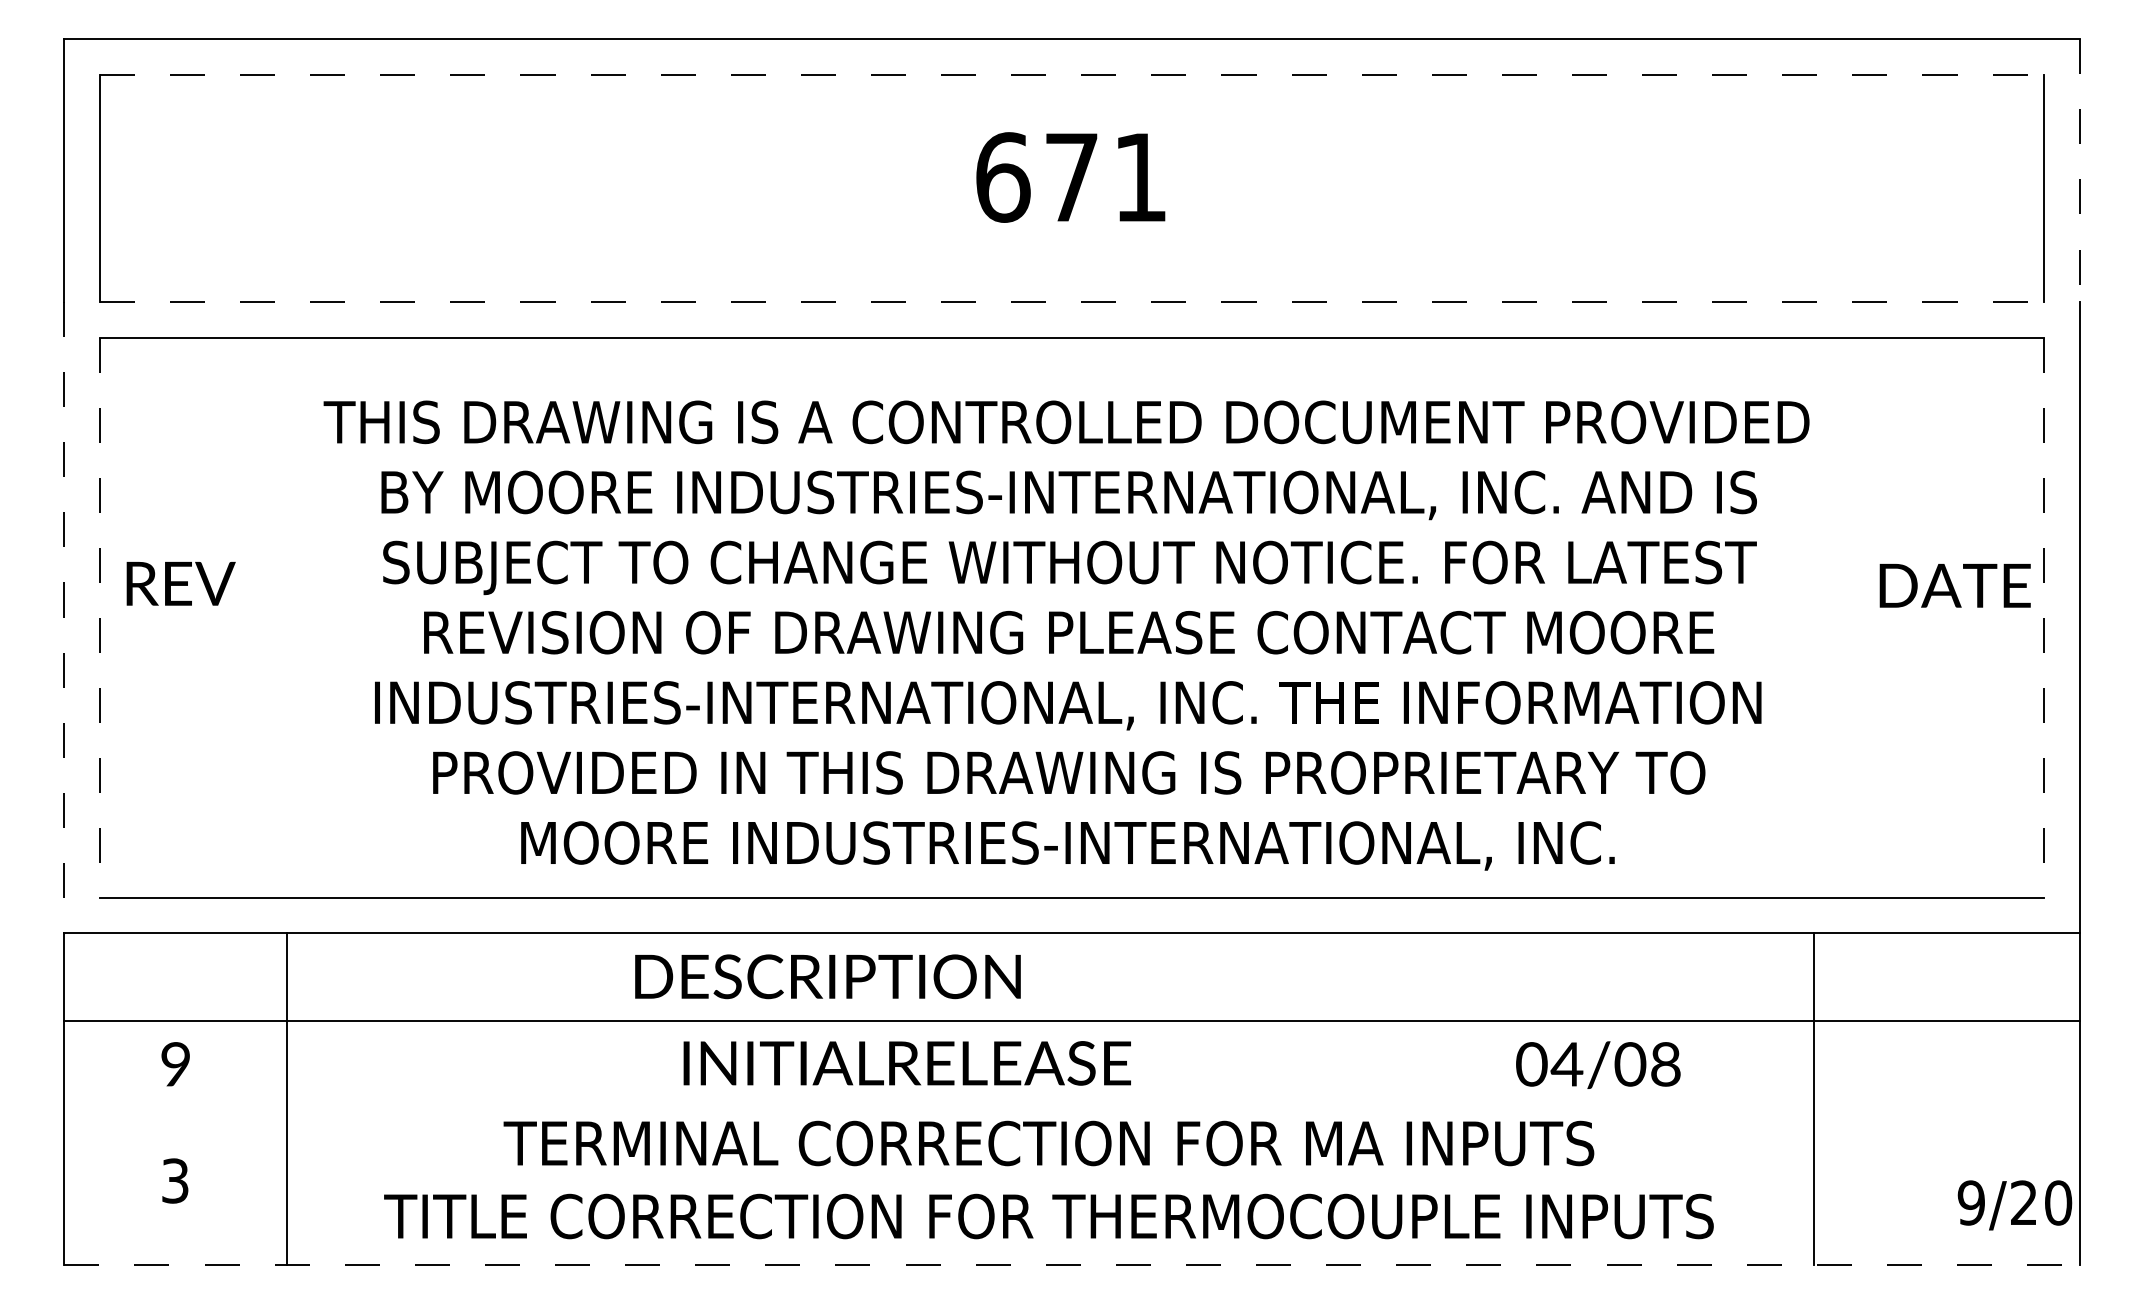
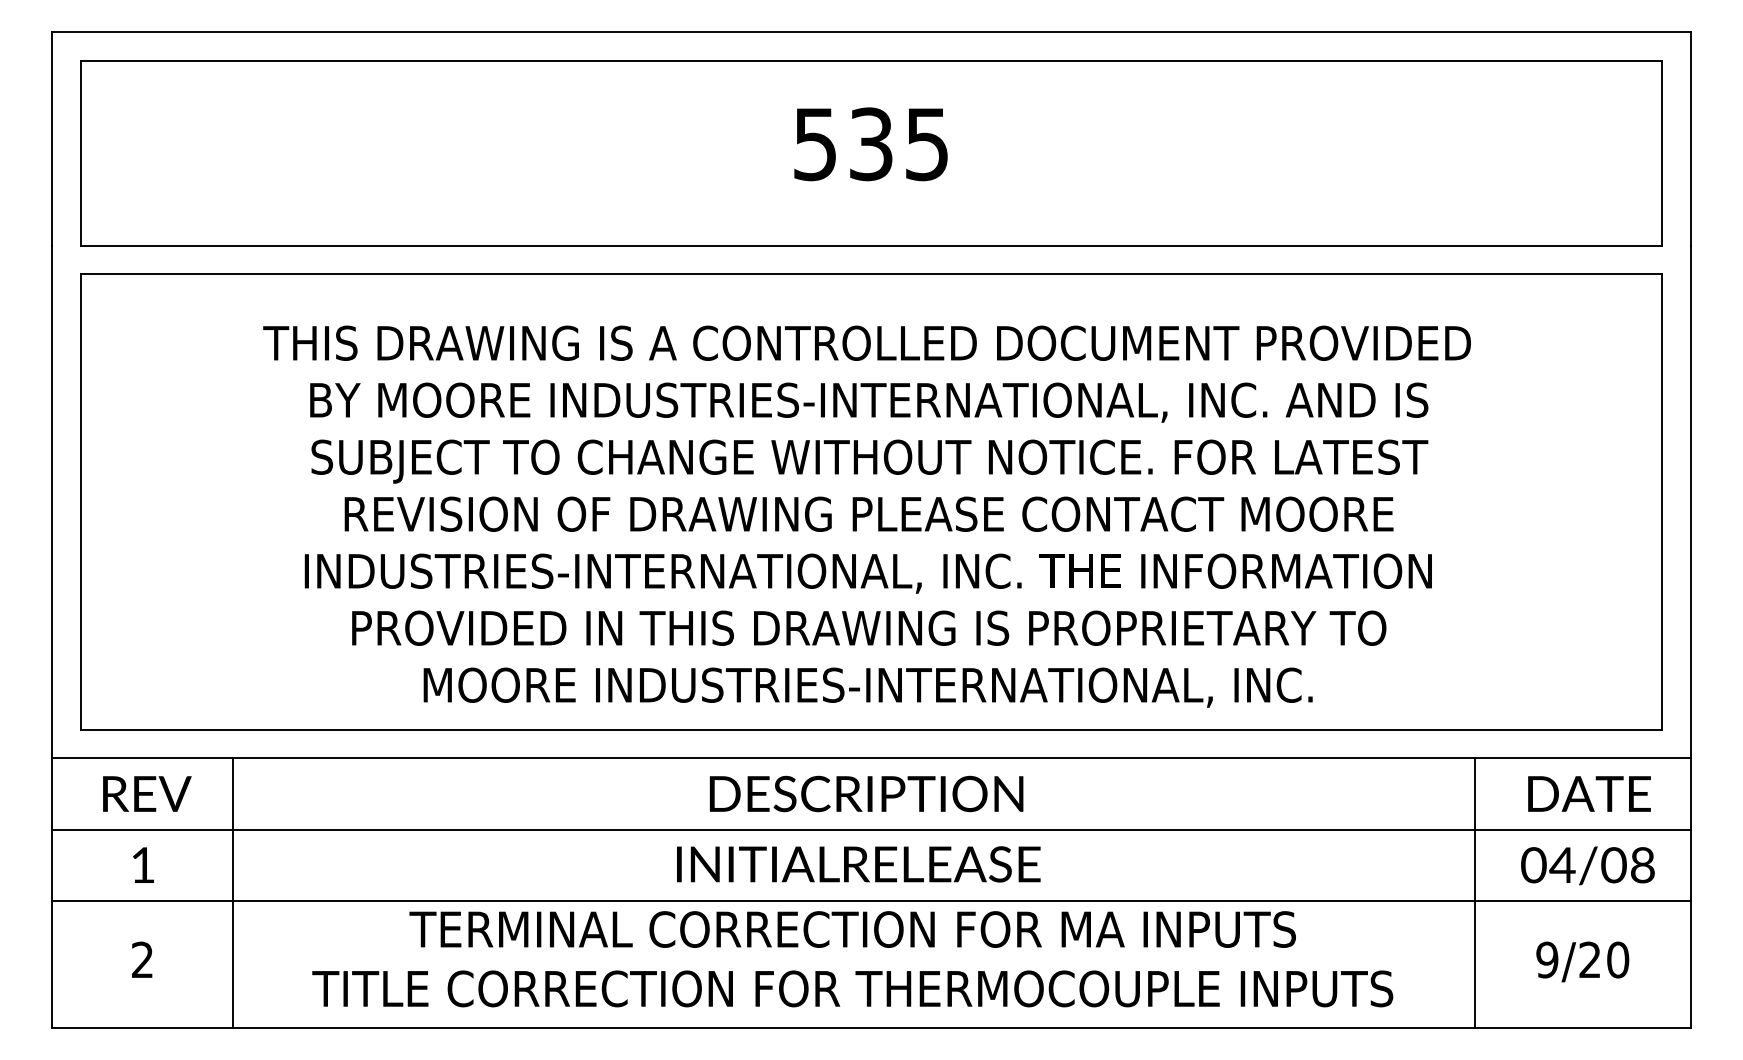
line: (1072, 74) -> (871, 60), dashed -> solid
line: (2079, 171) -> (1690, 139), dashed -> solid
text: (1070, 177) -> (870, 144), 671 -> 535
line: (1072, 302) -> (871, 245), dashed -> solid
text: (180, 583) -> (146, 793), moved
text: (1954, 585) -> (1588, 793), moved
line: (64, 618) -> (52, 502), dashed -> solid
line: (99, 618) -> (80, 502), dashed -> solid
line: (2044, 618) -> (1662, 502), dashed -> solid
text: (827, 976) -> (866, 793), moved
text: (906, 1063) -> (858, 864), moved
text: (175, 1064) -> (142, 865), 9 -> 1
text: (1598, 1064) -> (1588, 865), moved
line: (1071, 1108) -> (871, 901), added
text: (175, 1180) -> (142, 959), 3 -> 2
text: (2014, 1205) -> (1582, 962), moved
line: (1071, 1264) -> (871, 1027), dashed -> solid

